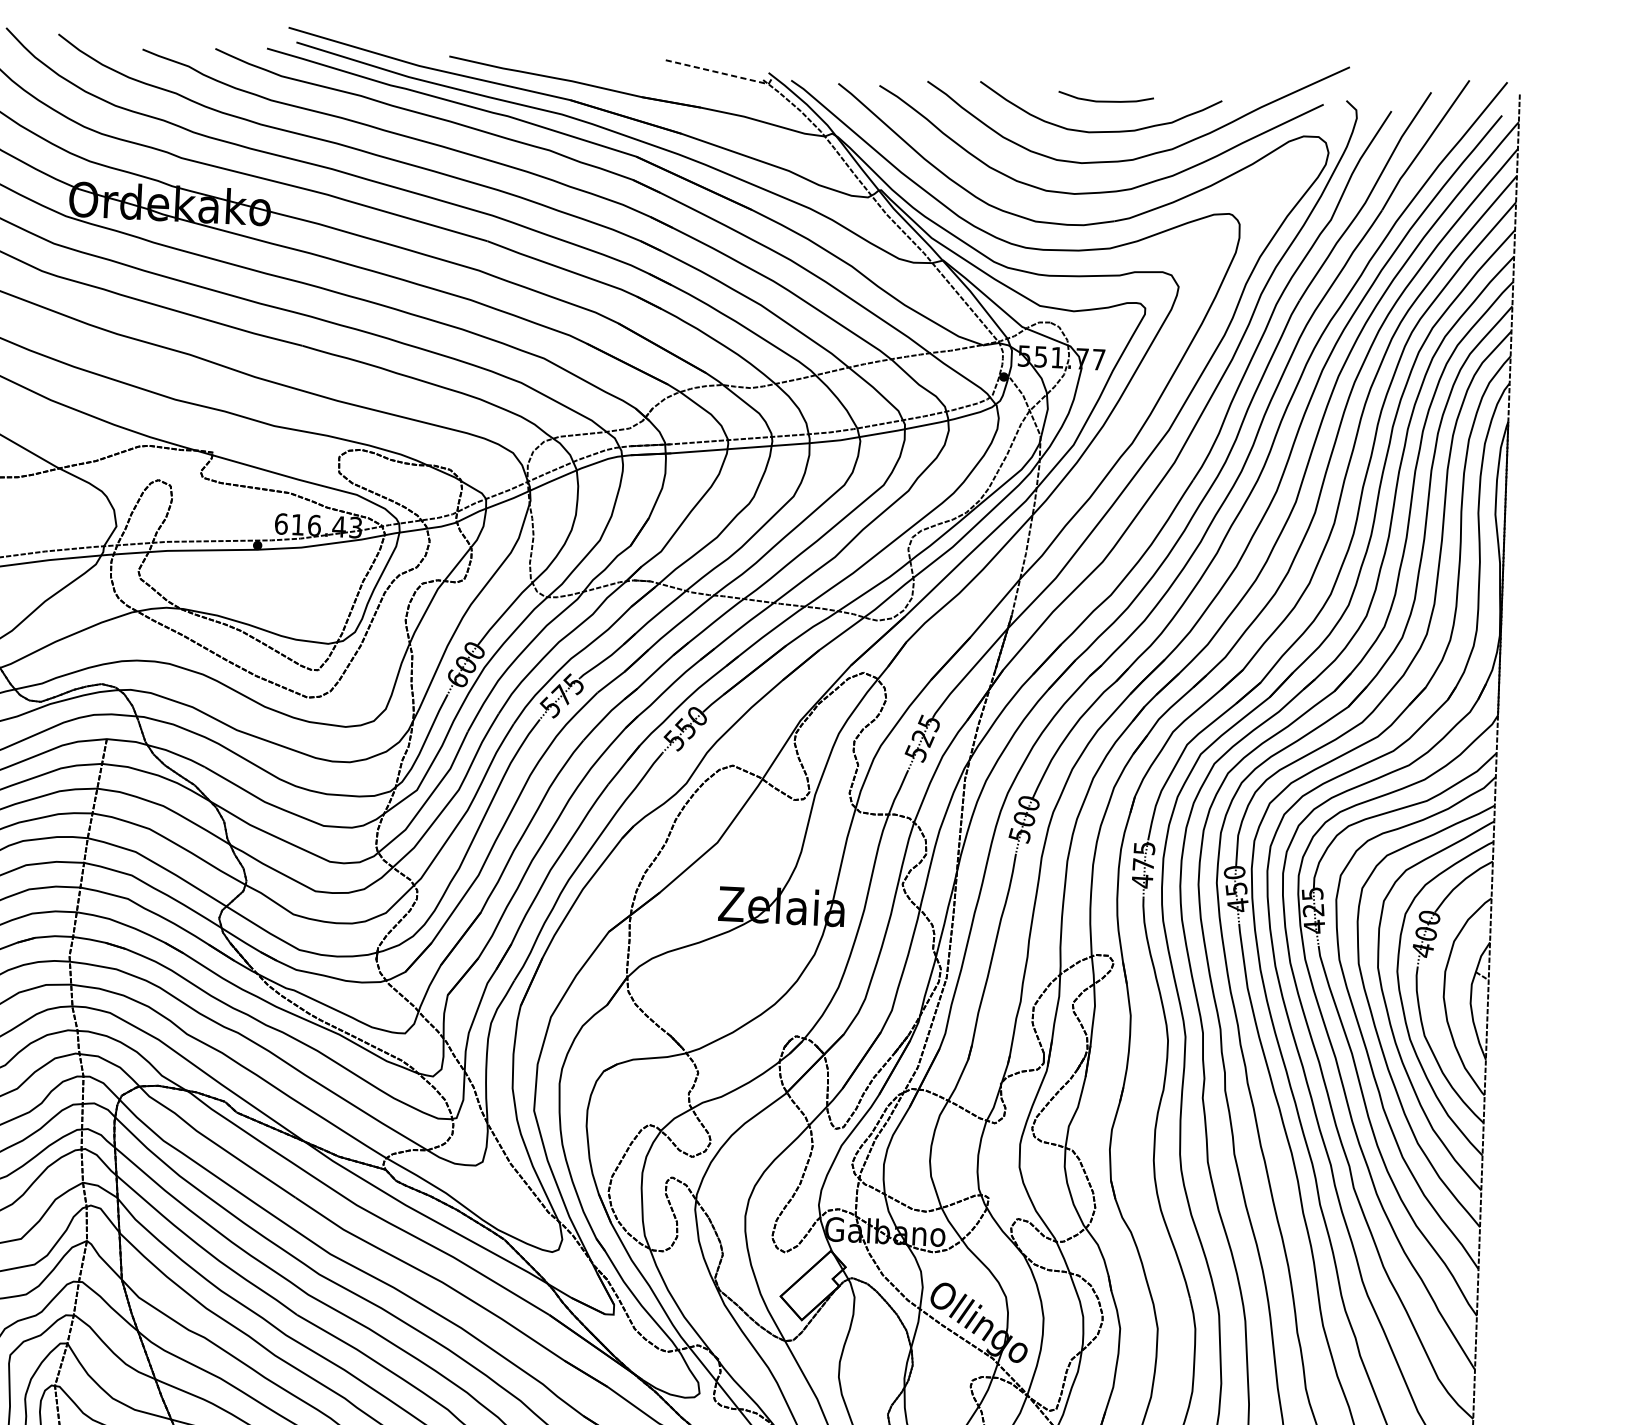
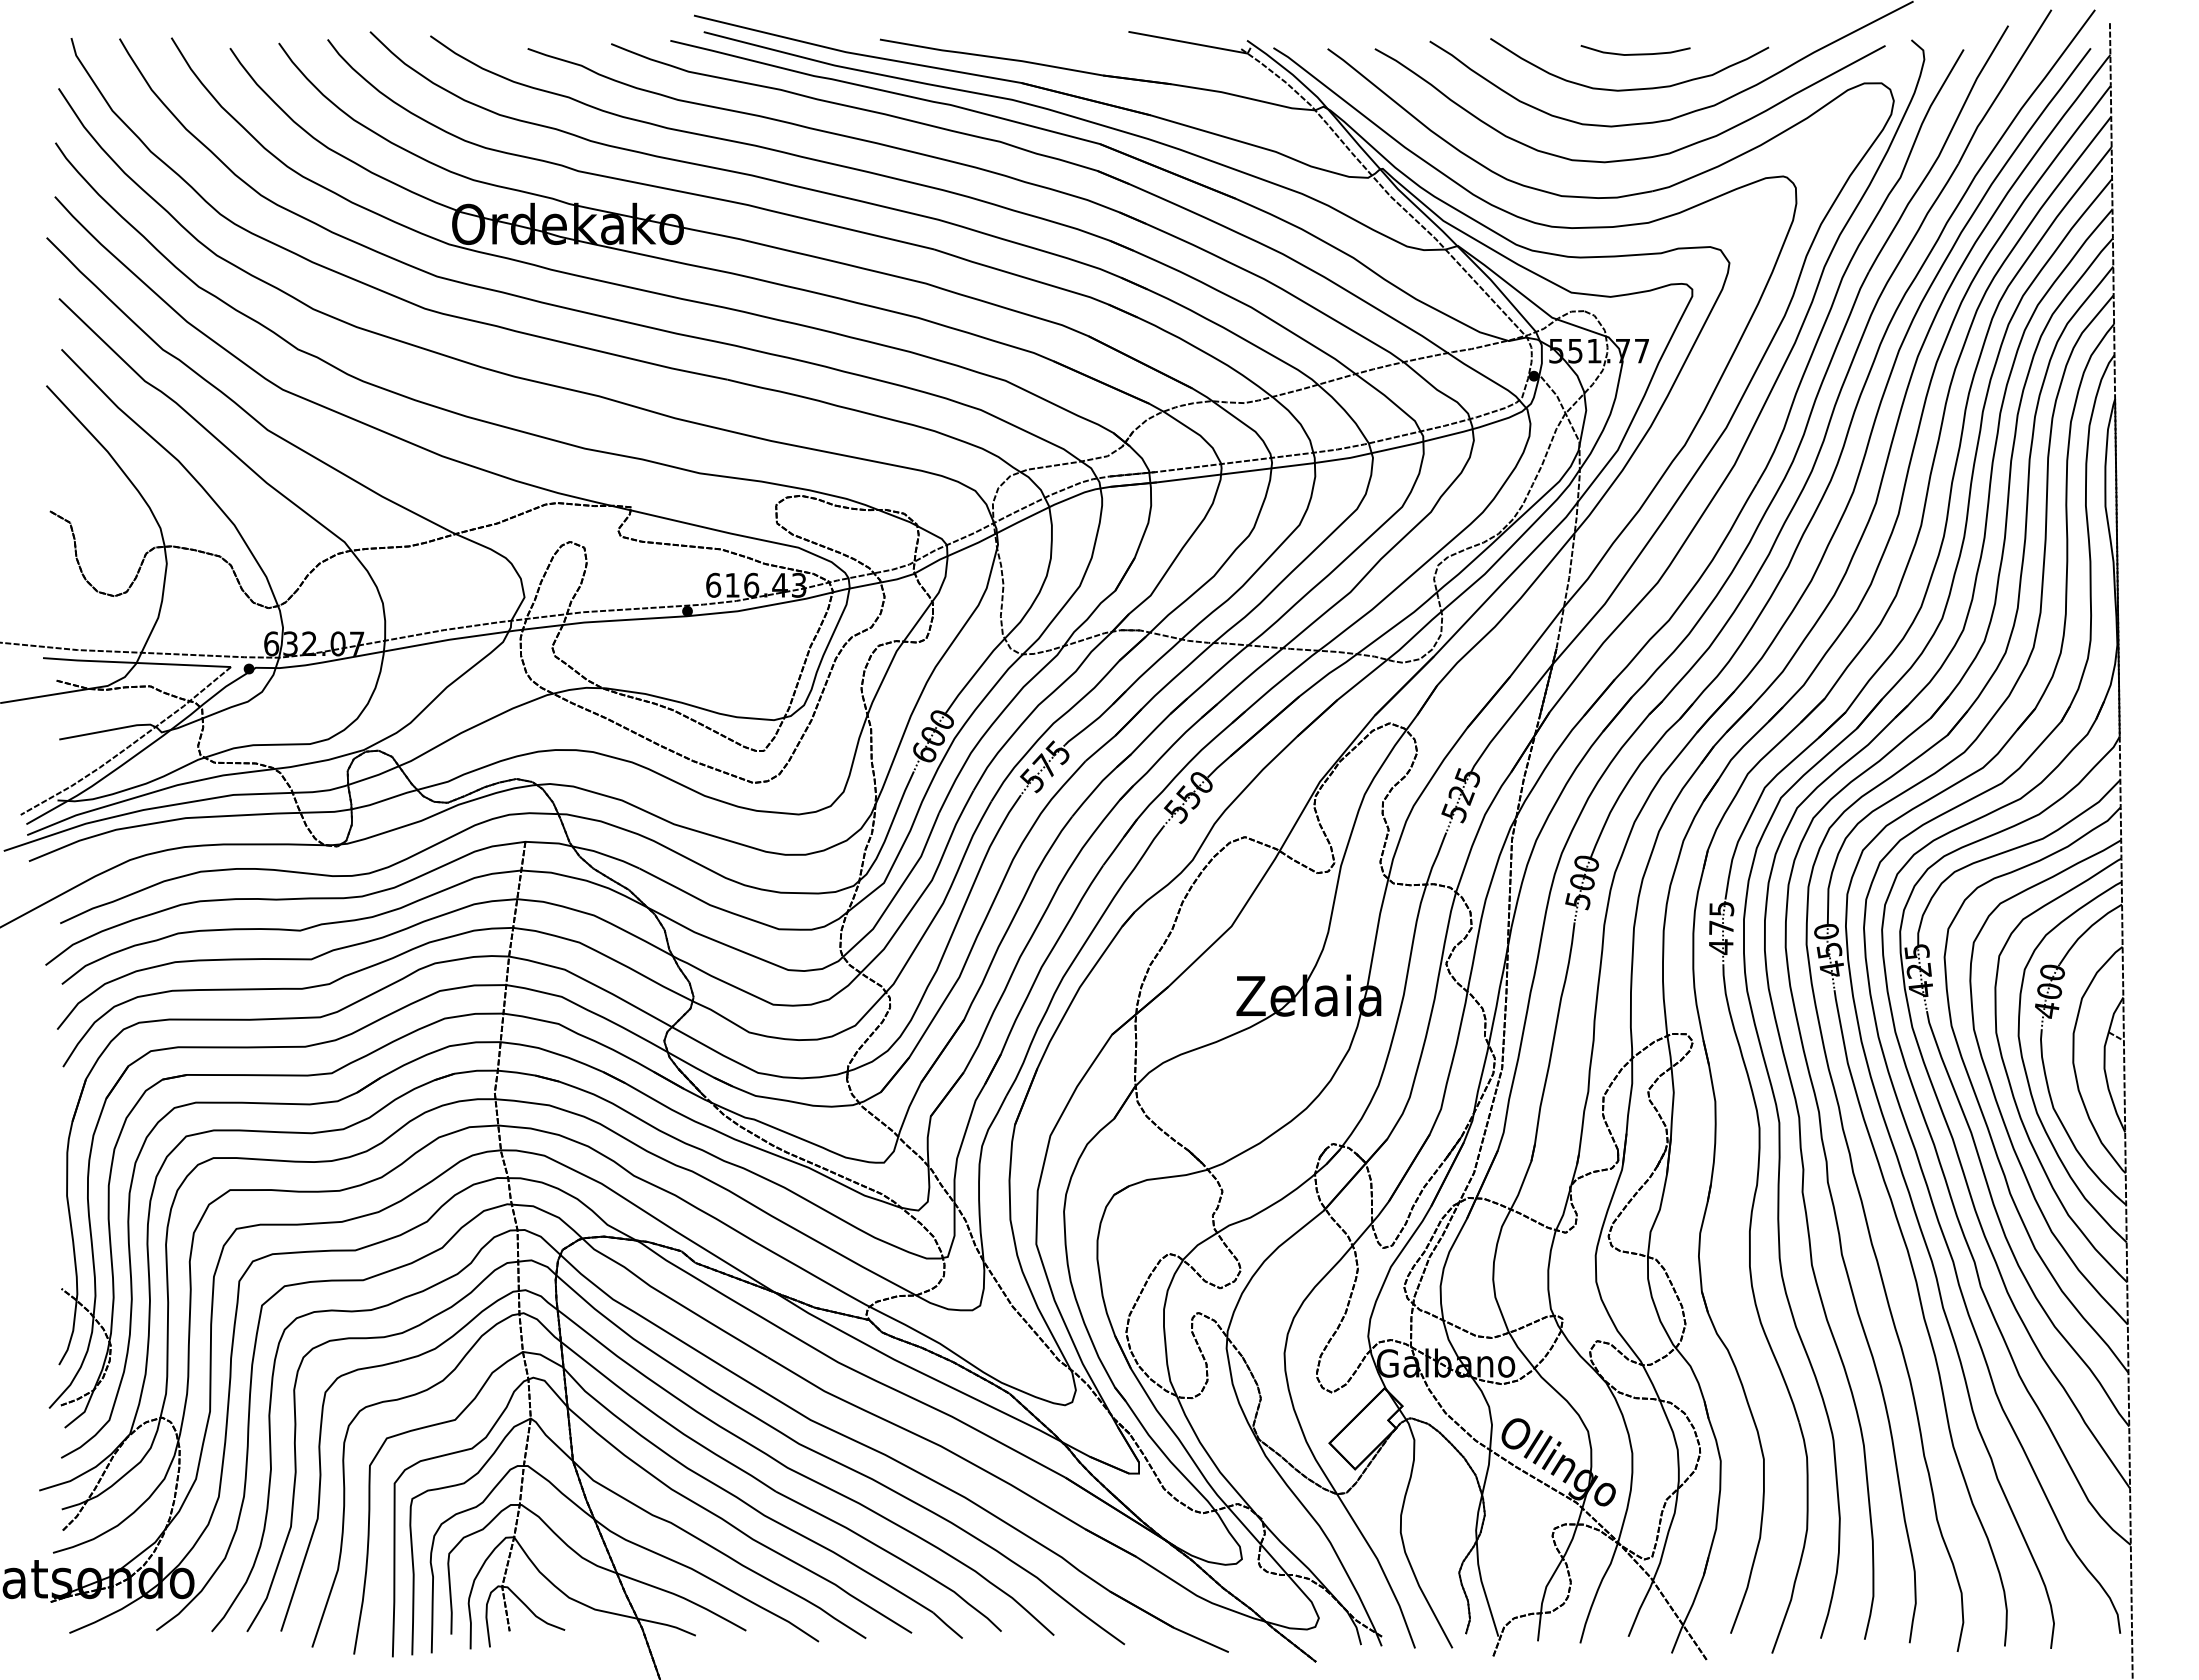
line: (720, 73) -> (1191, 43), dashed -> solid

